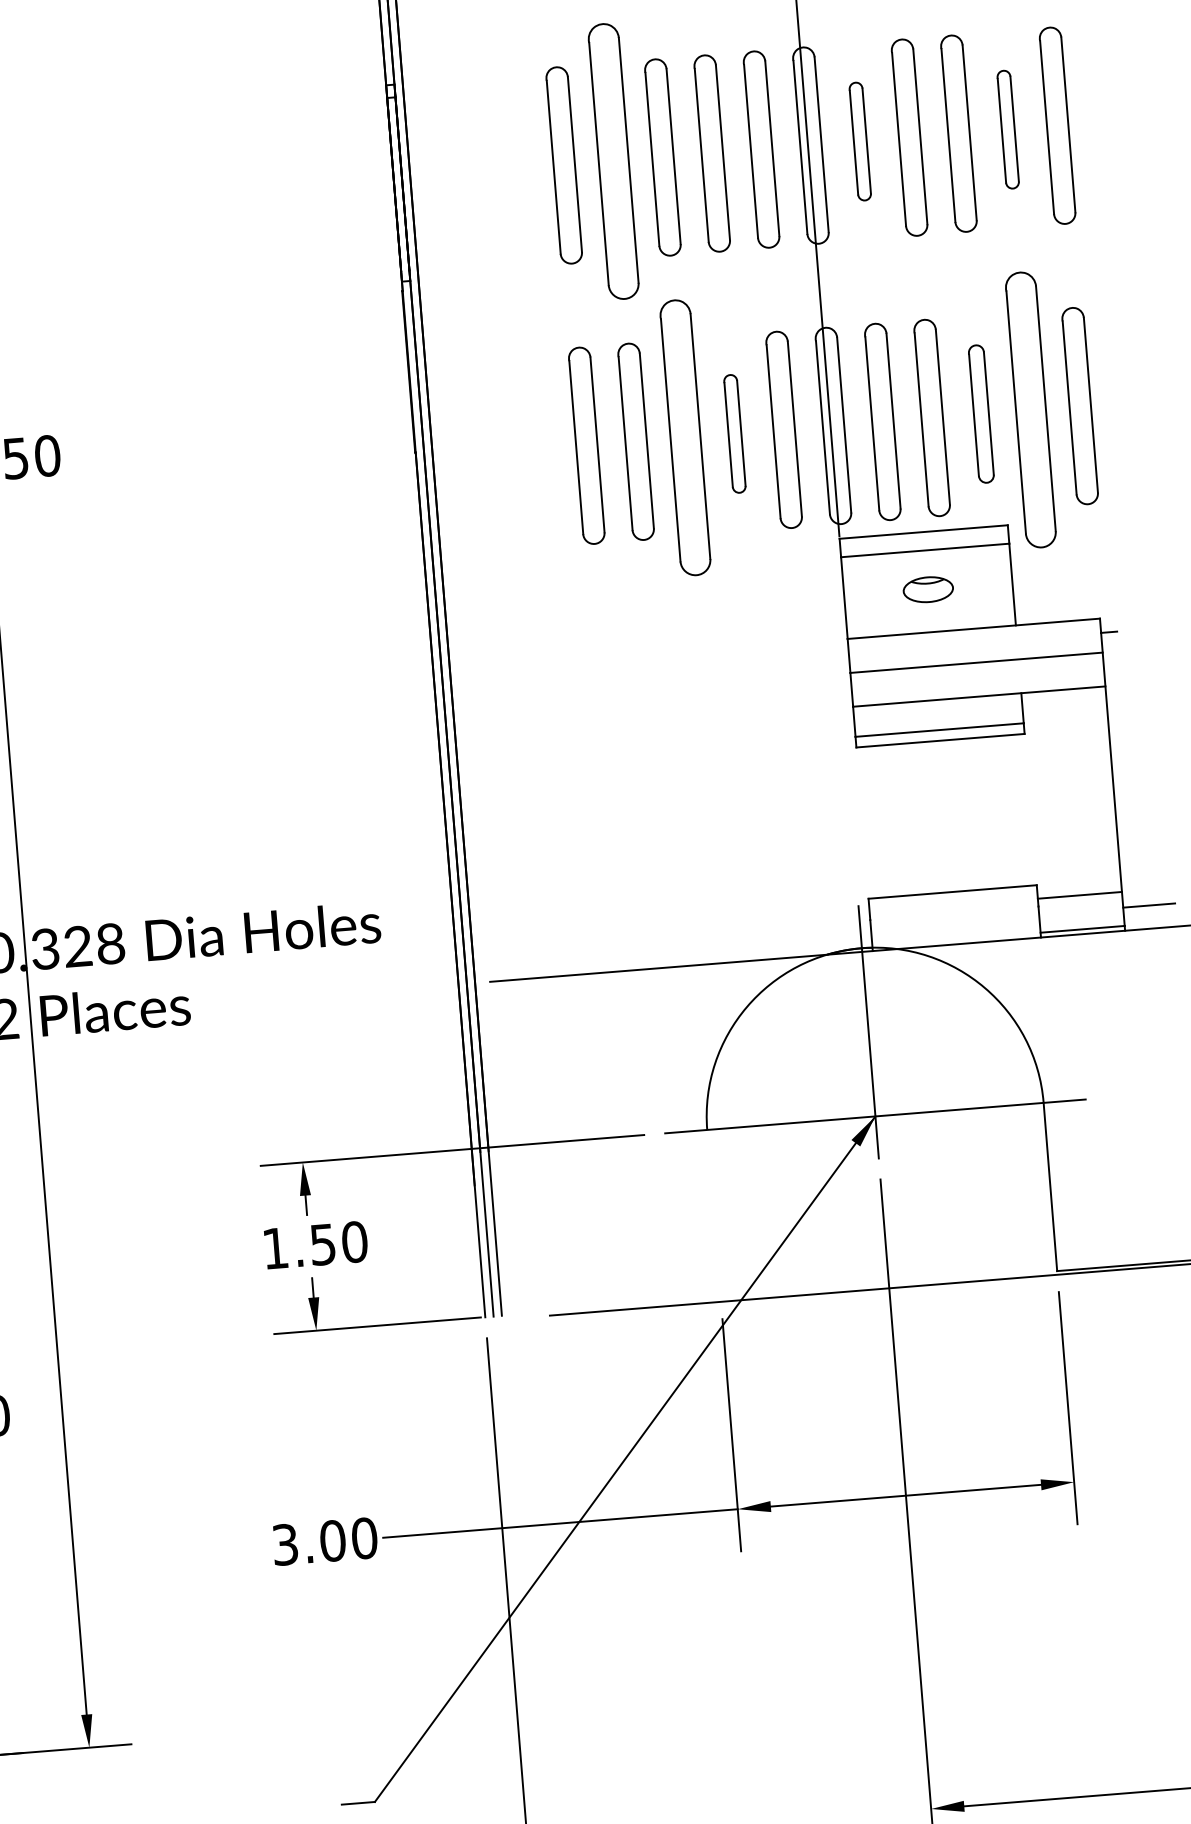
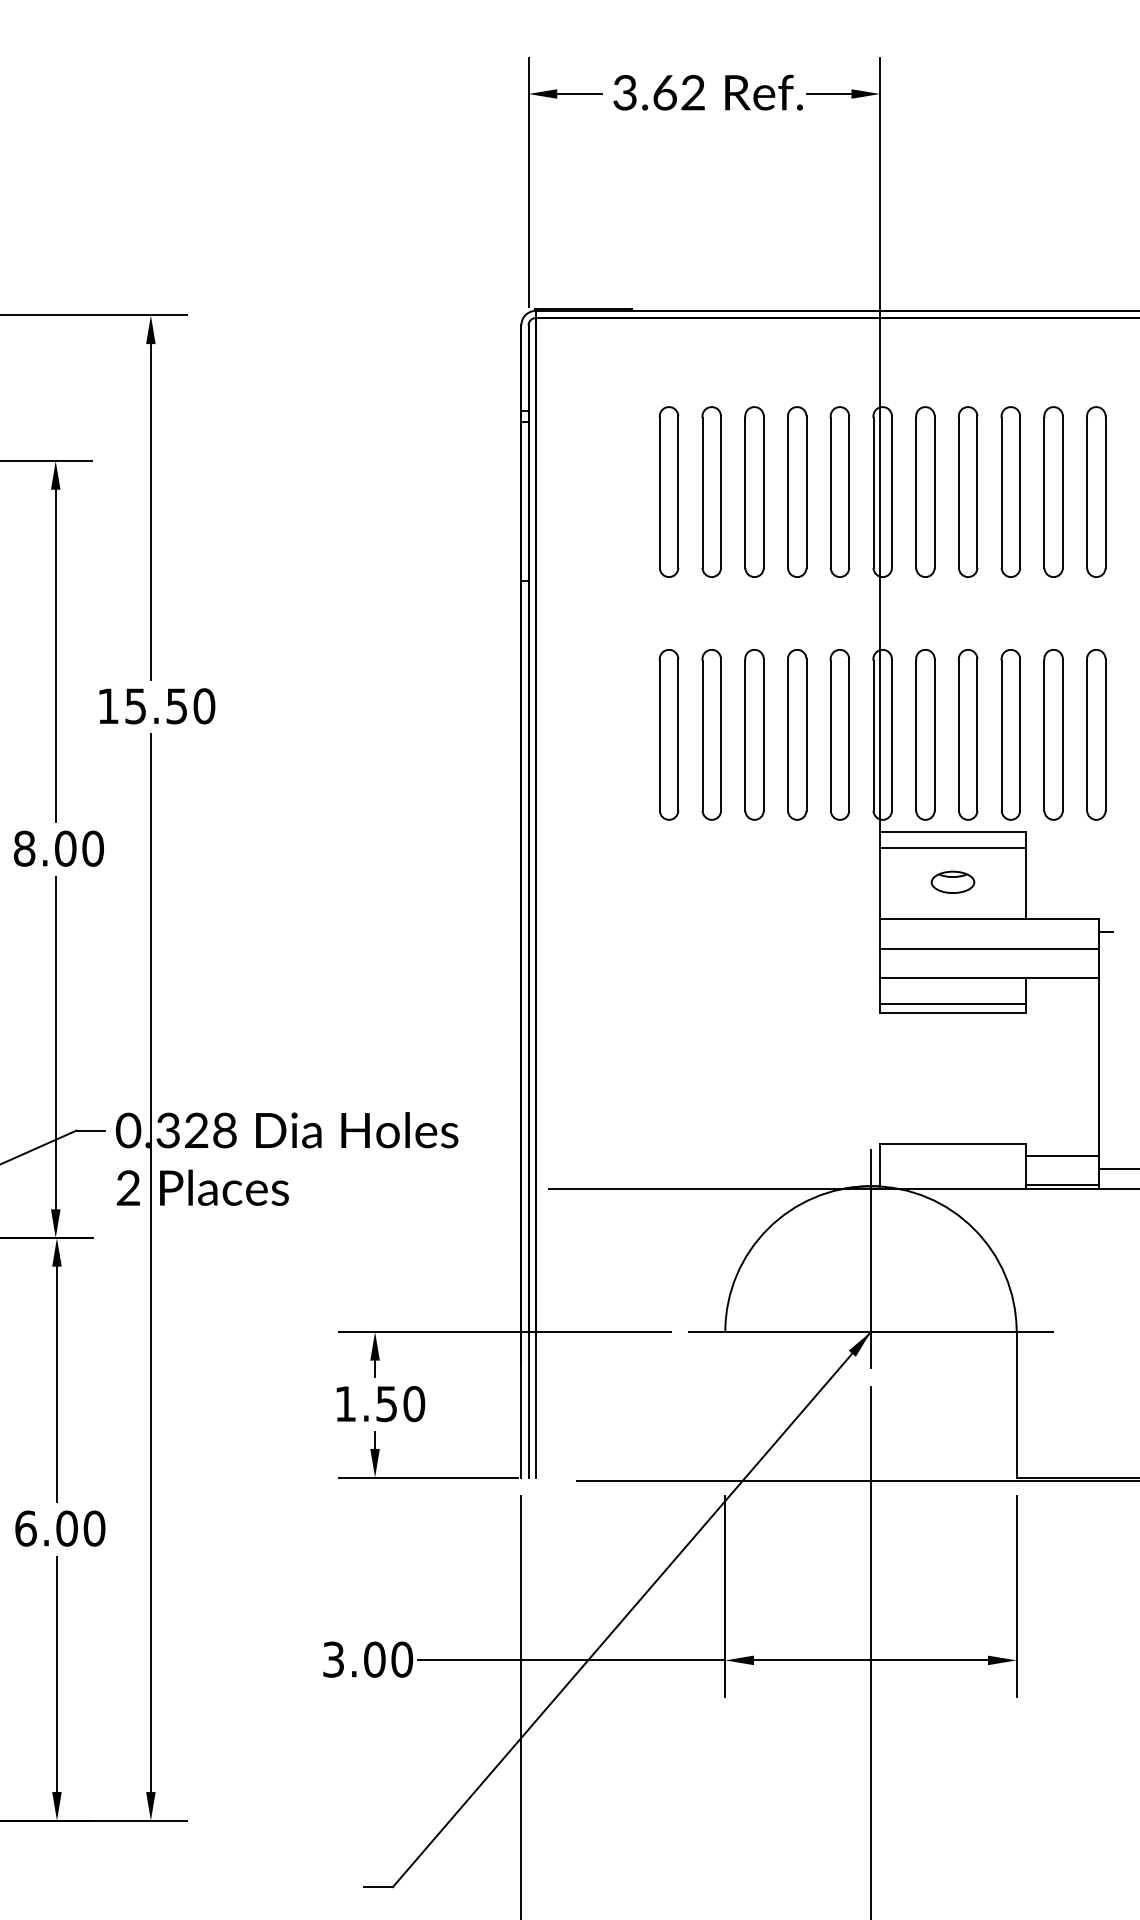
part: (1008, 129) -> (1053, 491), size x1.67
part: (860, 140) -> (925, 491), size x1.67
part: (613, 160) -> (711, 491), size x0.71
part: (1030, 409) -> (1053, 734), size x0.71
part: (981, 413) -> (1010, 734), size x1.43
part: (735, 433) -> (797, 734), size x1.67
part: (685, 437) -> (754, 734), size x0.71

